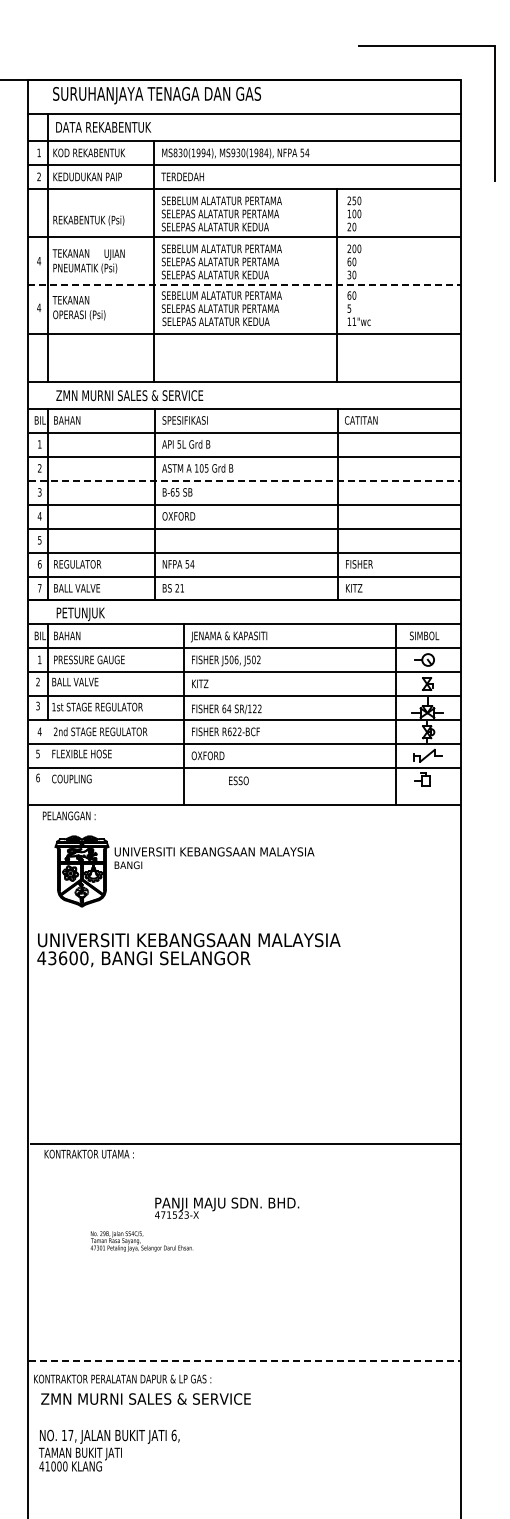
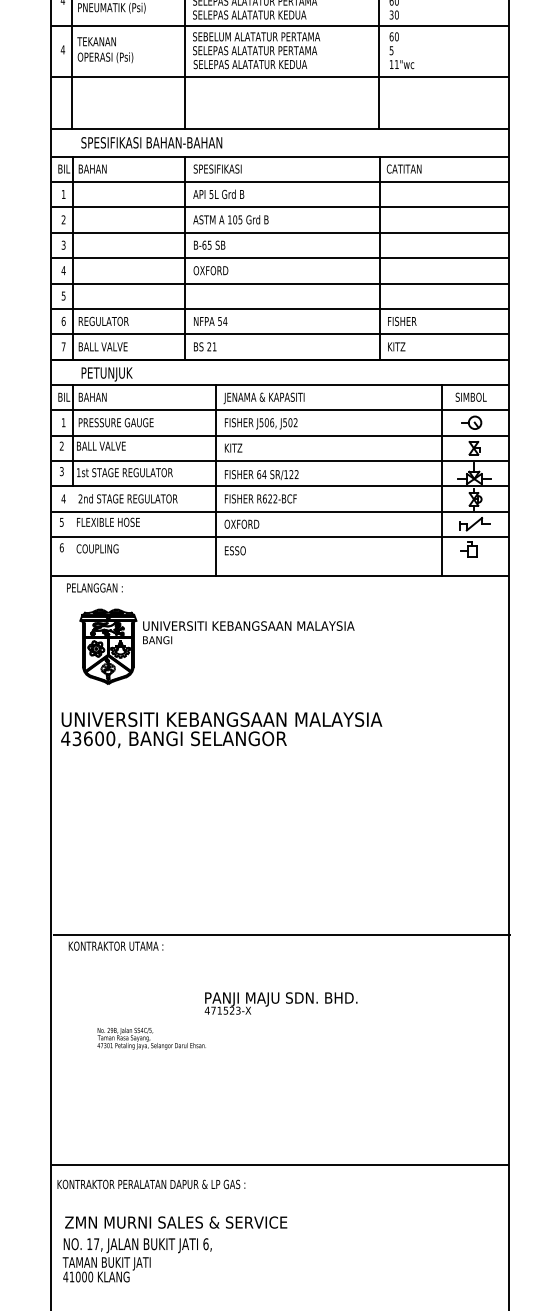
line: (244, 285) -> (280, 26), dashed -> solid
text: (129, 395) -> (158, 142), ZMN MURNI SALES & SERVICE -> SPESIFIKASI BAHAN-BAHAN
line: (244, 480) -> (280, 232), dashed -> solid
text: (238, 780) -> (234, 550), moved
text: (227, 1207) -> (281, 1002), moved
text: (140, 1241) -> (150, 1038), moved
line: (244, 1360) -> (280, 1164), dashed -> solid
text: (145, 1398) -> (175, 1221), moved

